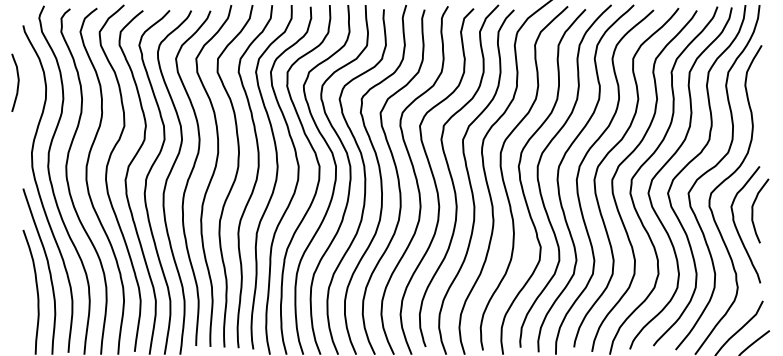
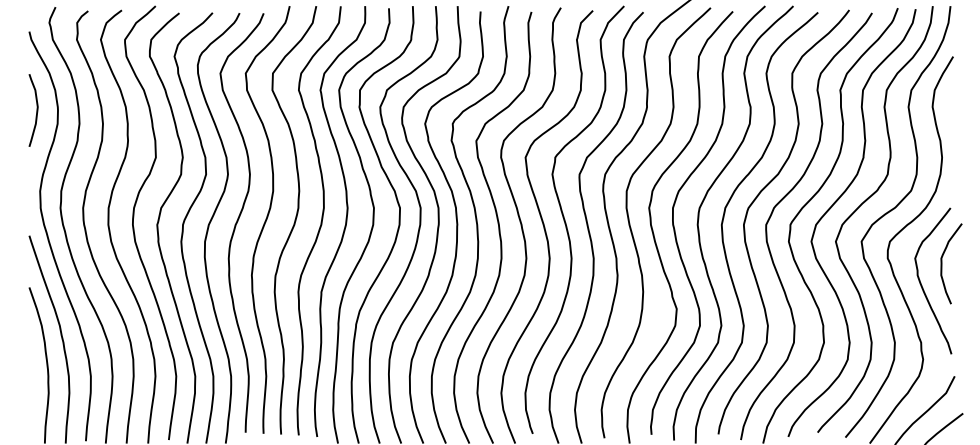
curve: (17, 82) -> (36, 110), moved

